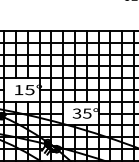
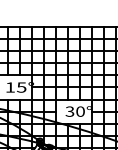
text: (87, 113) -> (80, 111), 35° -> 30°

